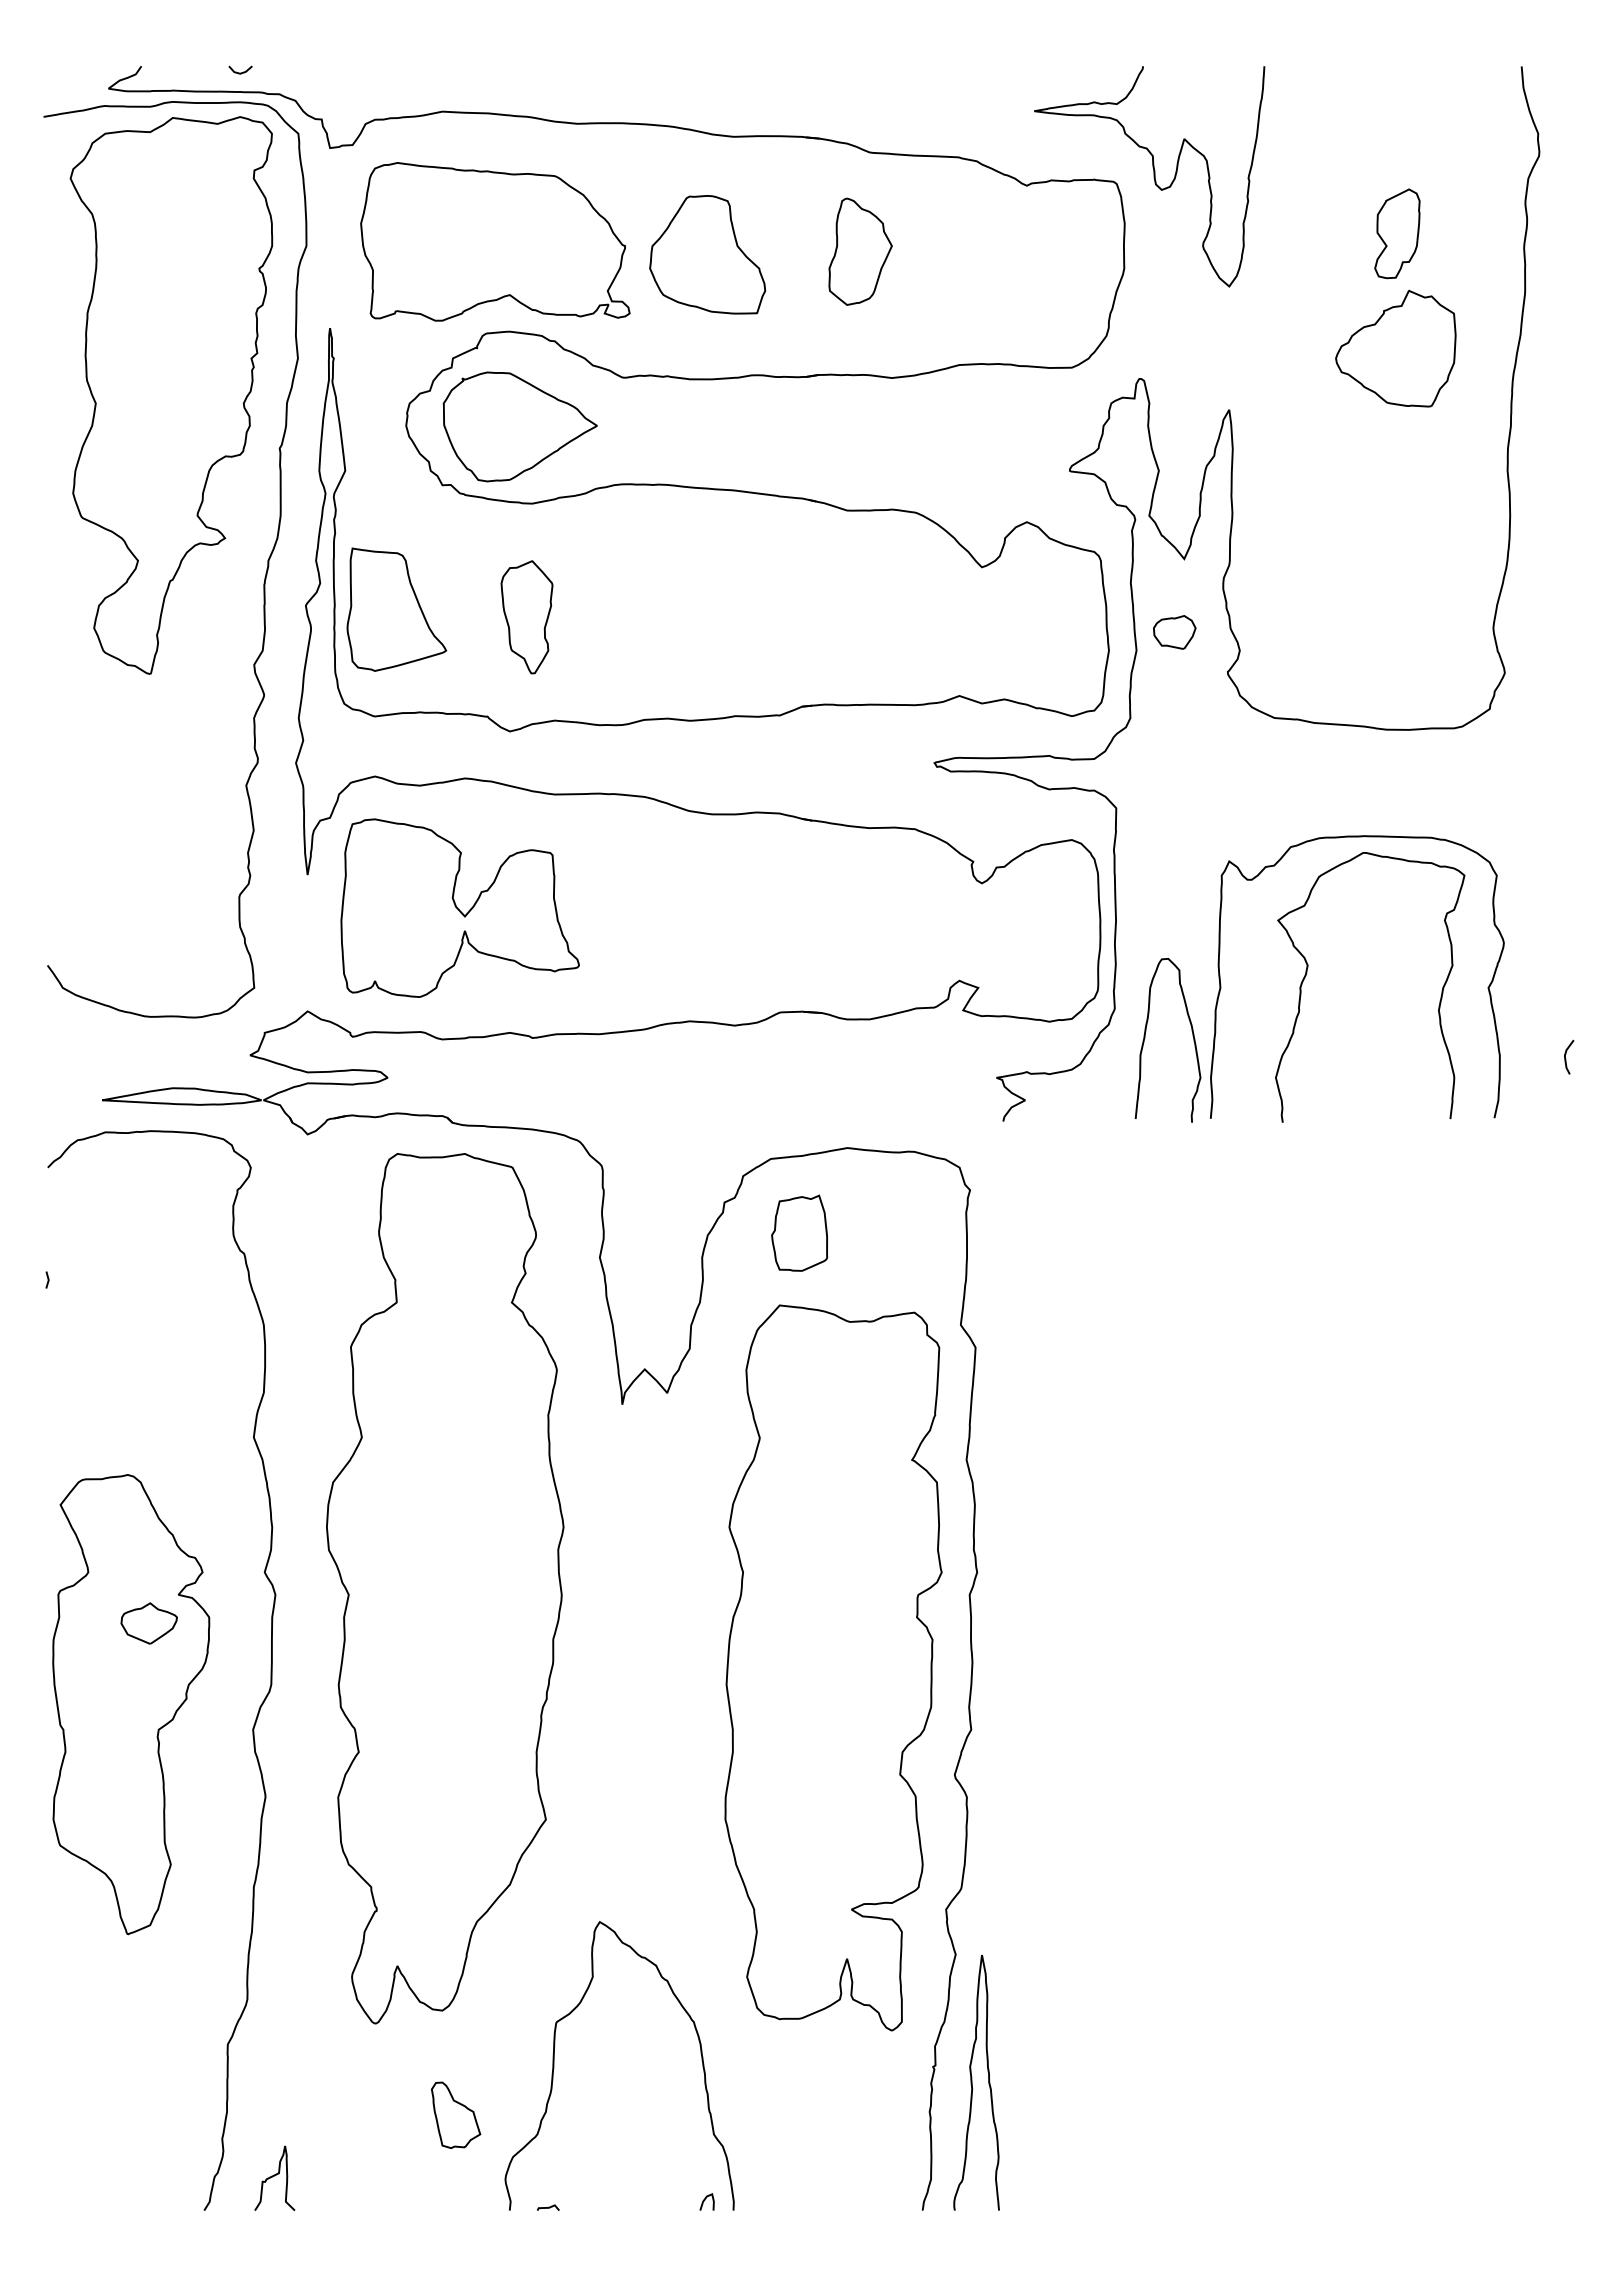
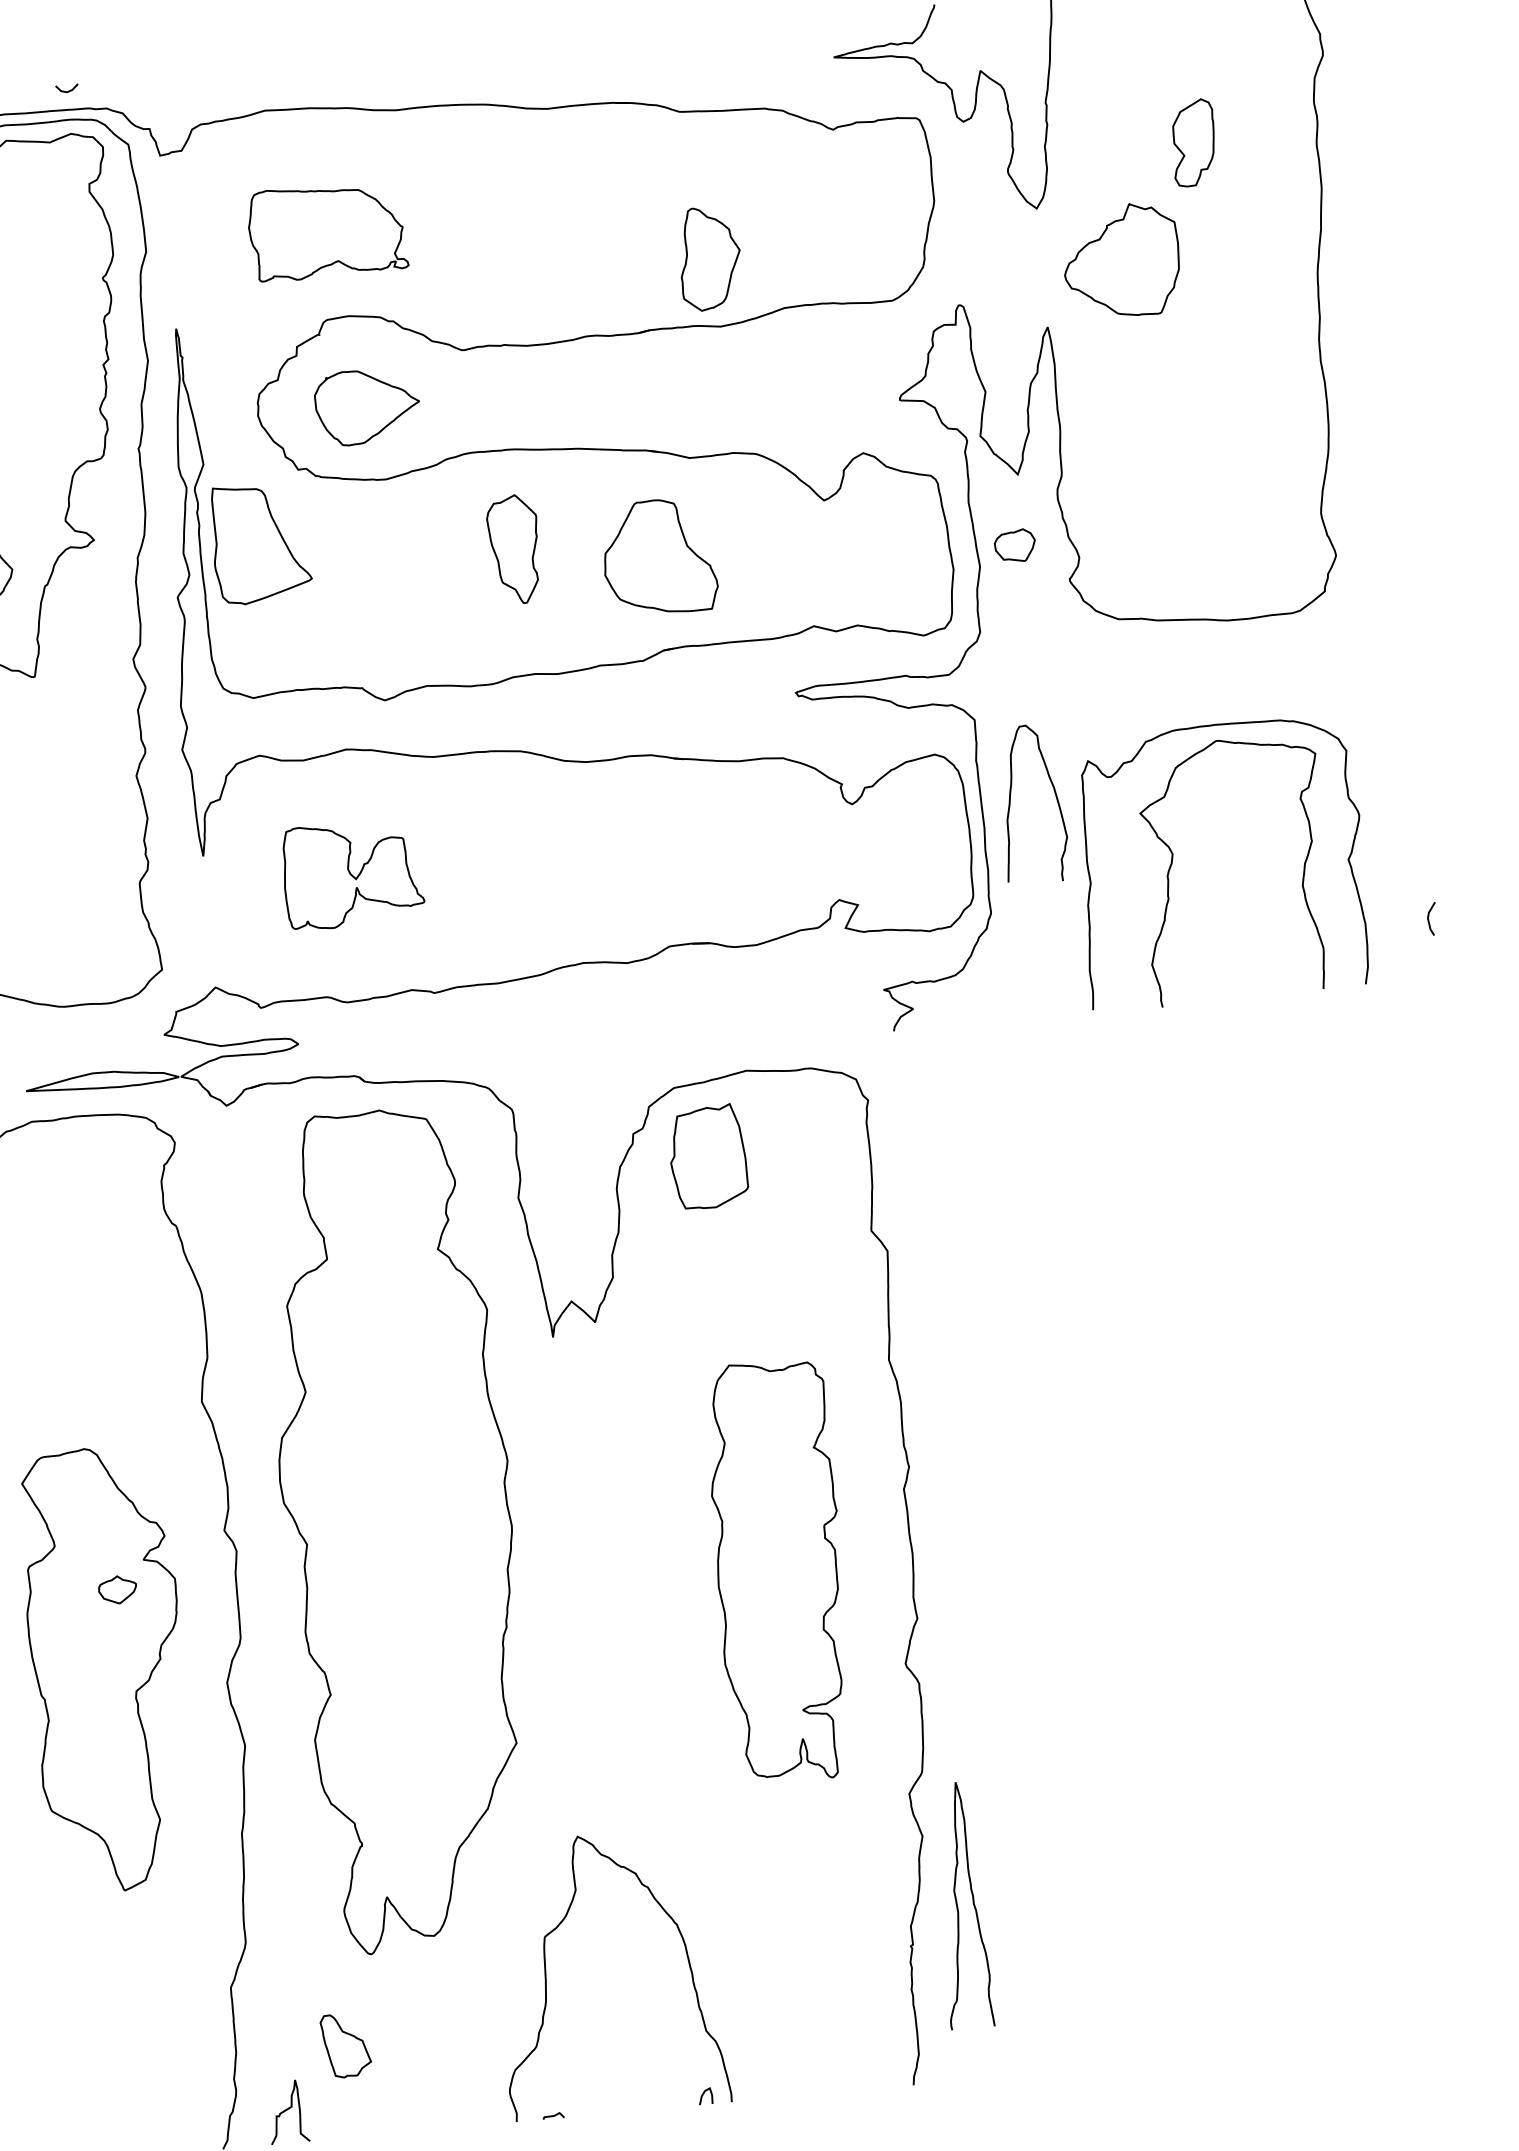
part: (495, 241) -> (327, 230), size x0.6
part: (860, 251) -> (710, 258), moved
part: (707, 254) -> (659, 556), moved
part: (1395, 348) -> (1121, 260), moved
part: (519, 426) -> (367, 406), size x0.7
part: (396, 609) -> (260, 543), moved
part: (526, 617) -> (514, 549), moved
part: (459, 907) -> (352, 874), size x0.6
curve: (1145, 1038) -> (1010, 804), moved
part: (799, 1232) -> (708, 1156), size x1.4
part: (148, 1623) -> (117, 1590), size x0.7
part: (833, 1667) -> (779, 1571), size x0.6
curve: (972, 2082) -> (957, 1905), moved
part: (456, 2114) -> (346, 2044), moved

